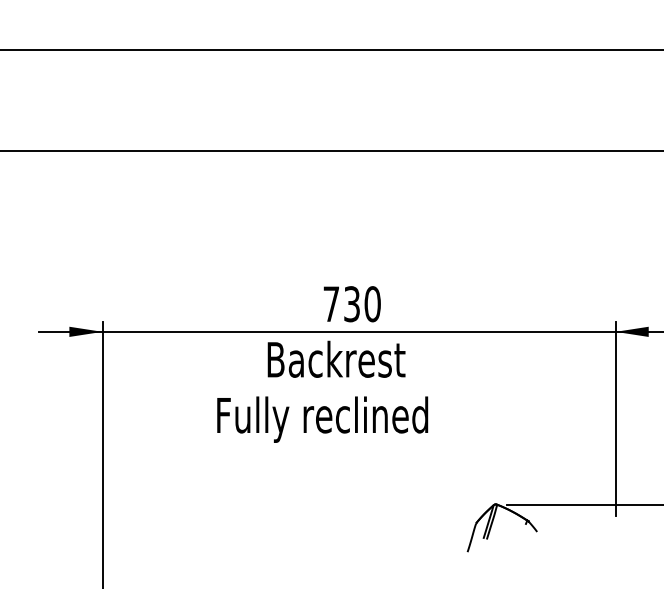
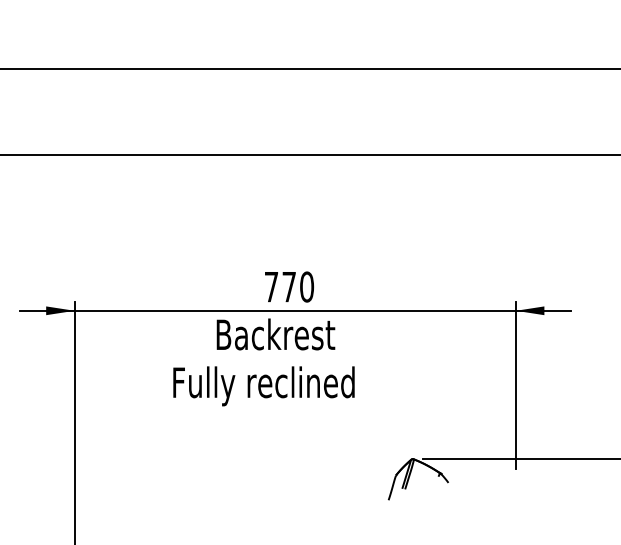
text: (351, 303) -> (288, 286), 730 -> 770

